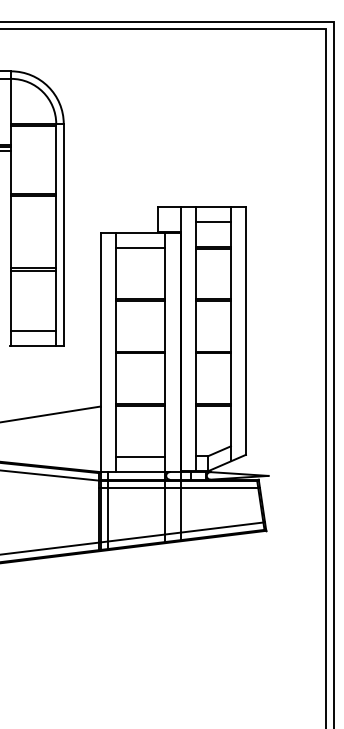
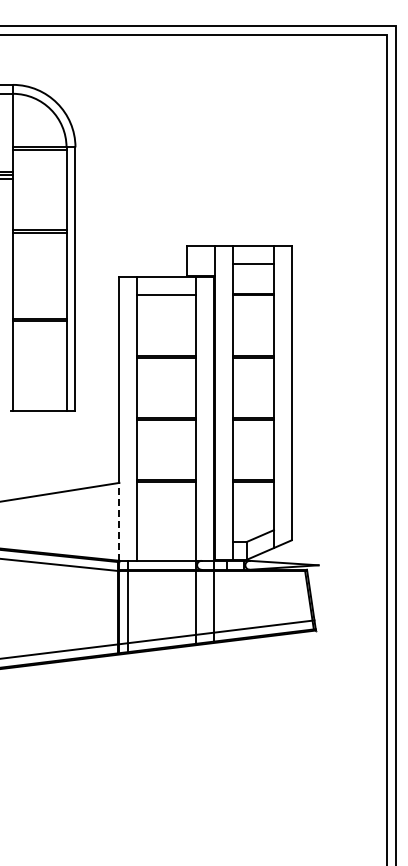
line: (33, 330) -> (39, 392), removed
line: (100, 439) -> (119, 521), solid -> dashed
line: (140, 456) -> (166, 542), removed
line: (179, 488) -> (212, 580), removed

